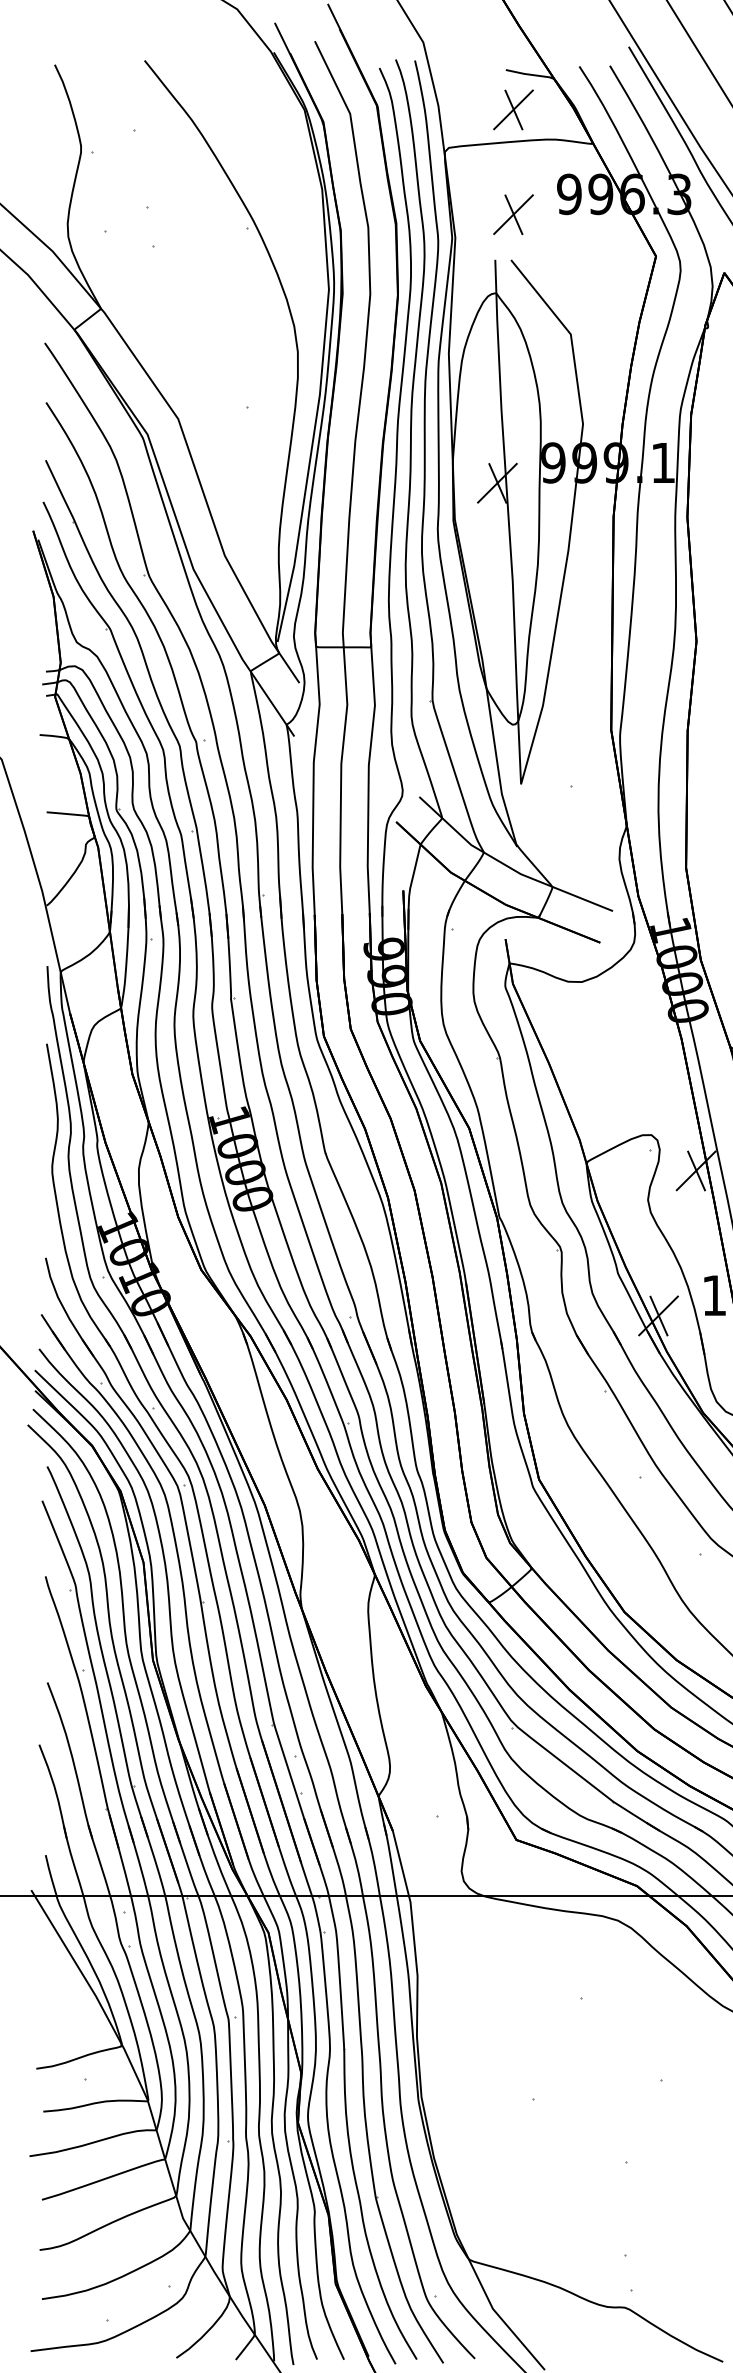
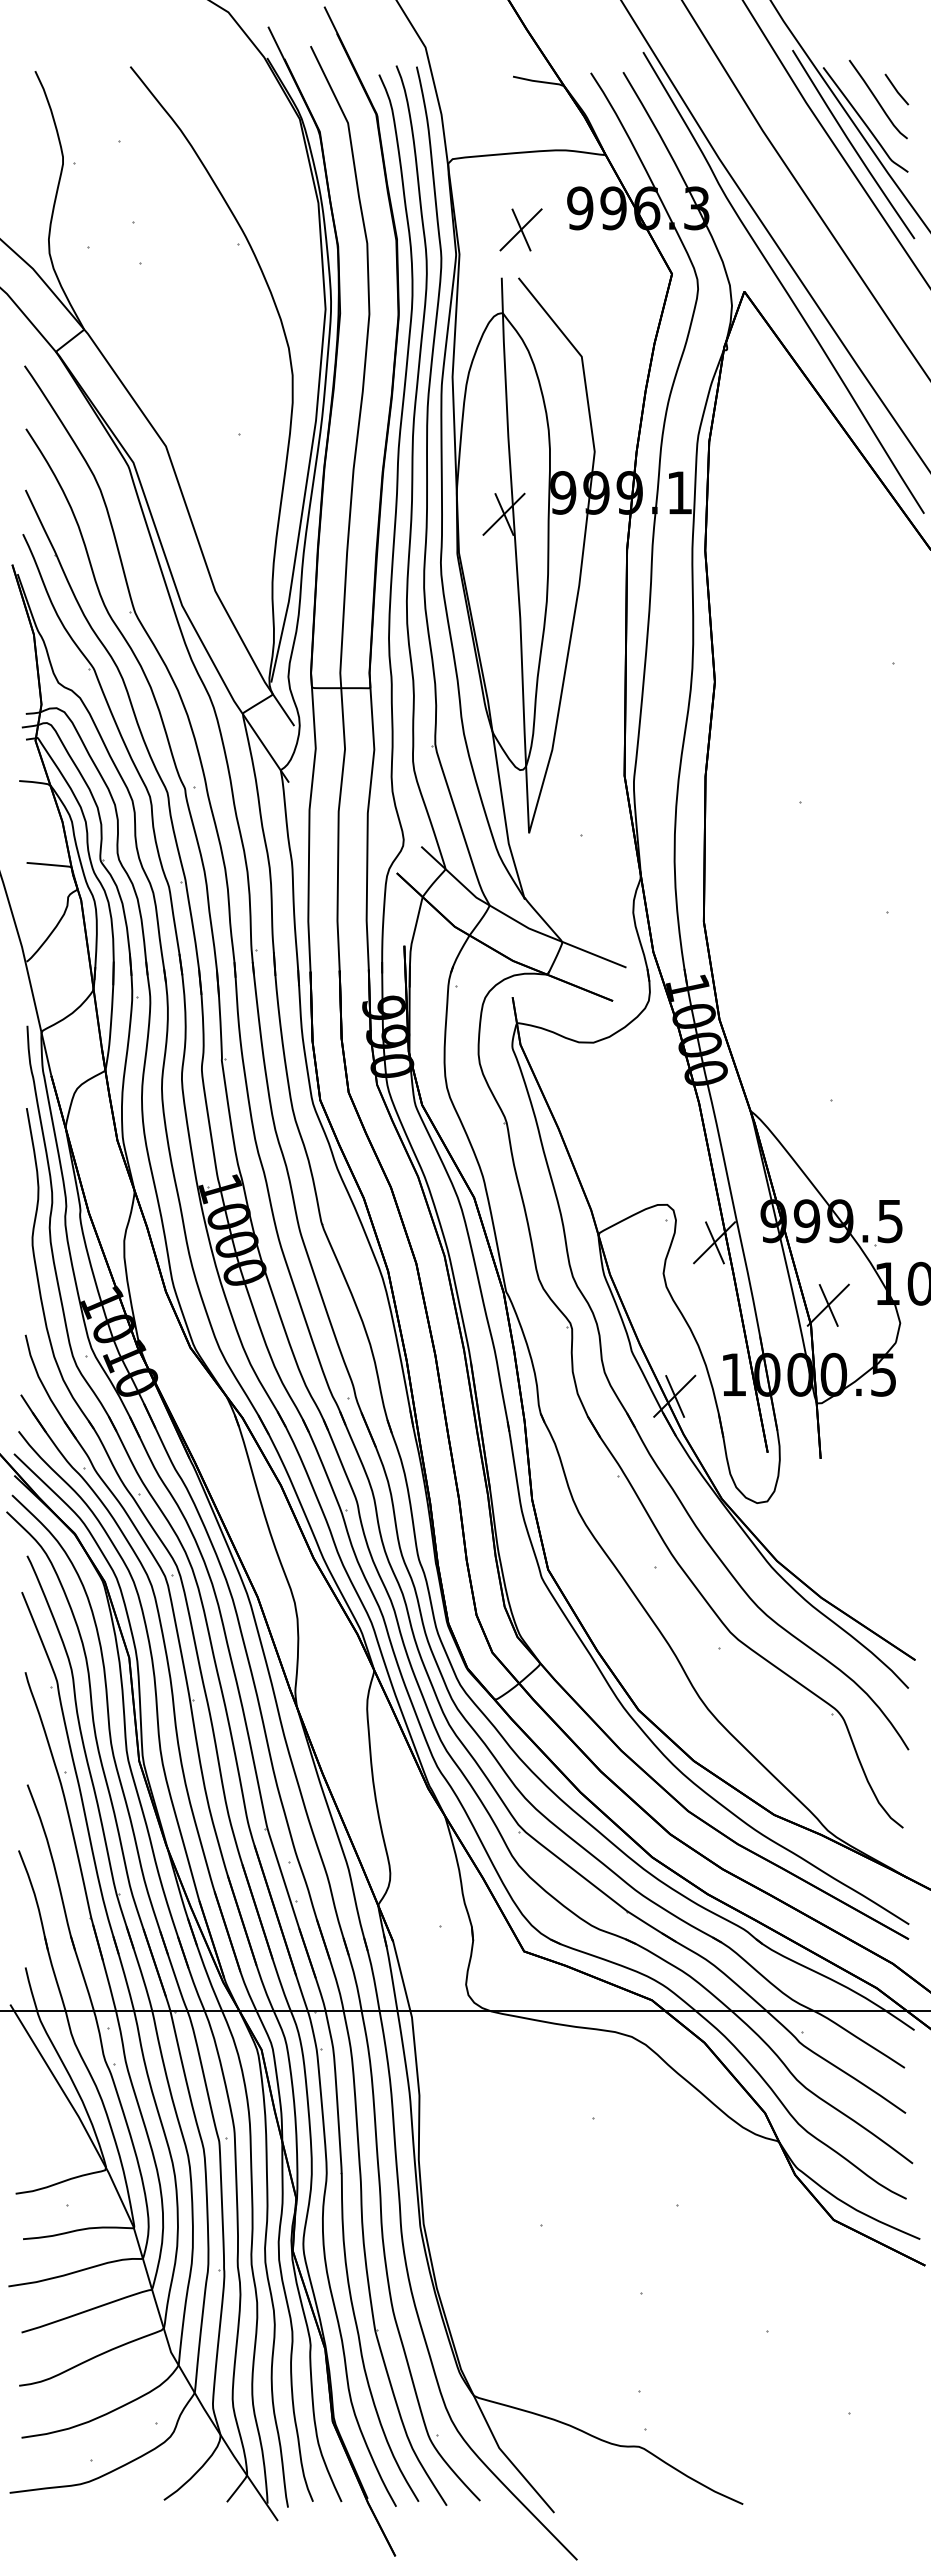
part: (512, 109) -> (520, 118), removed

